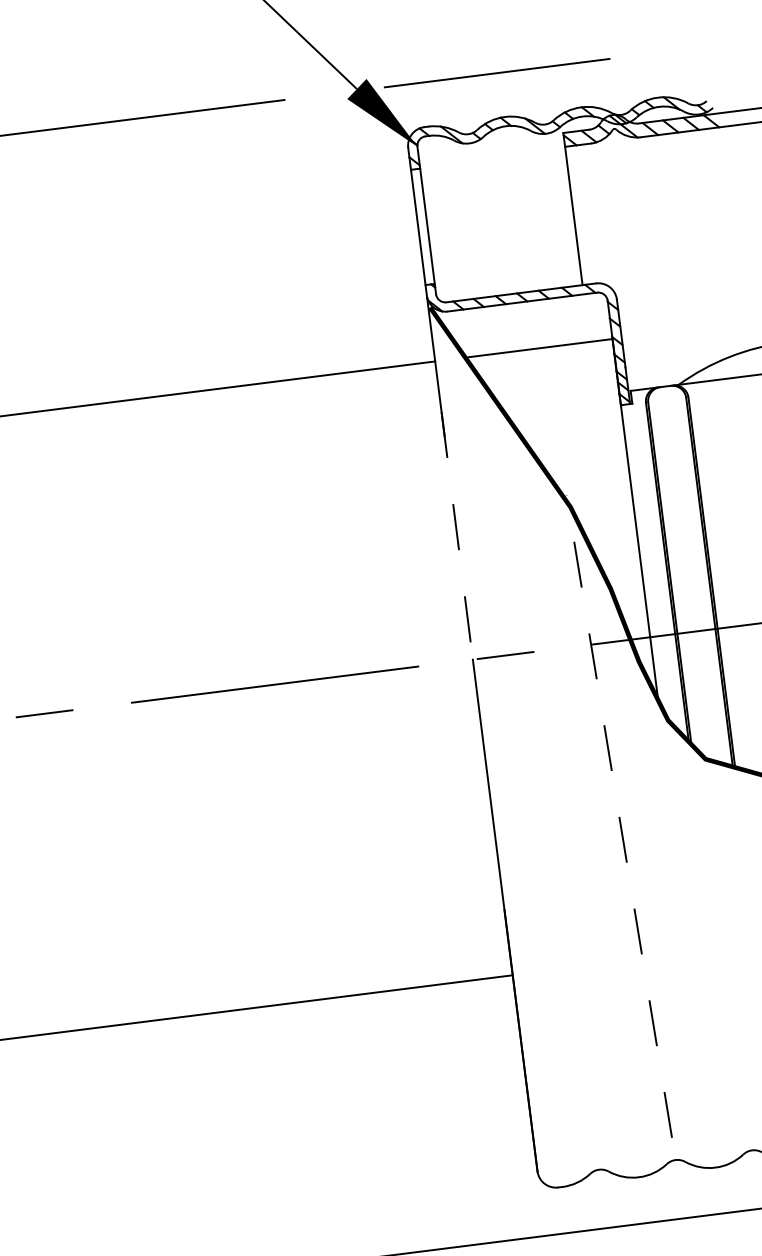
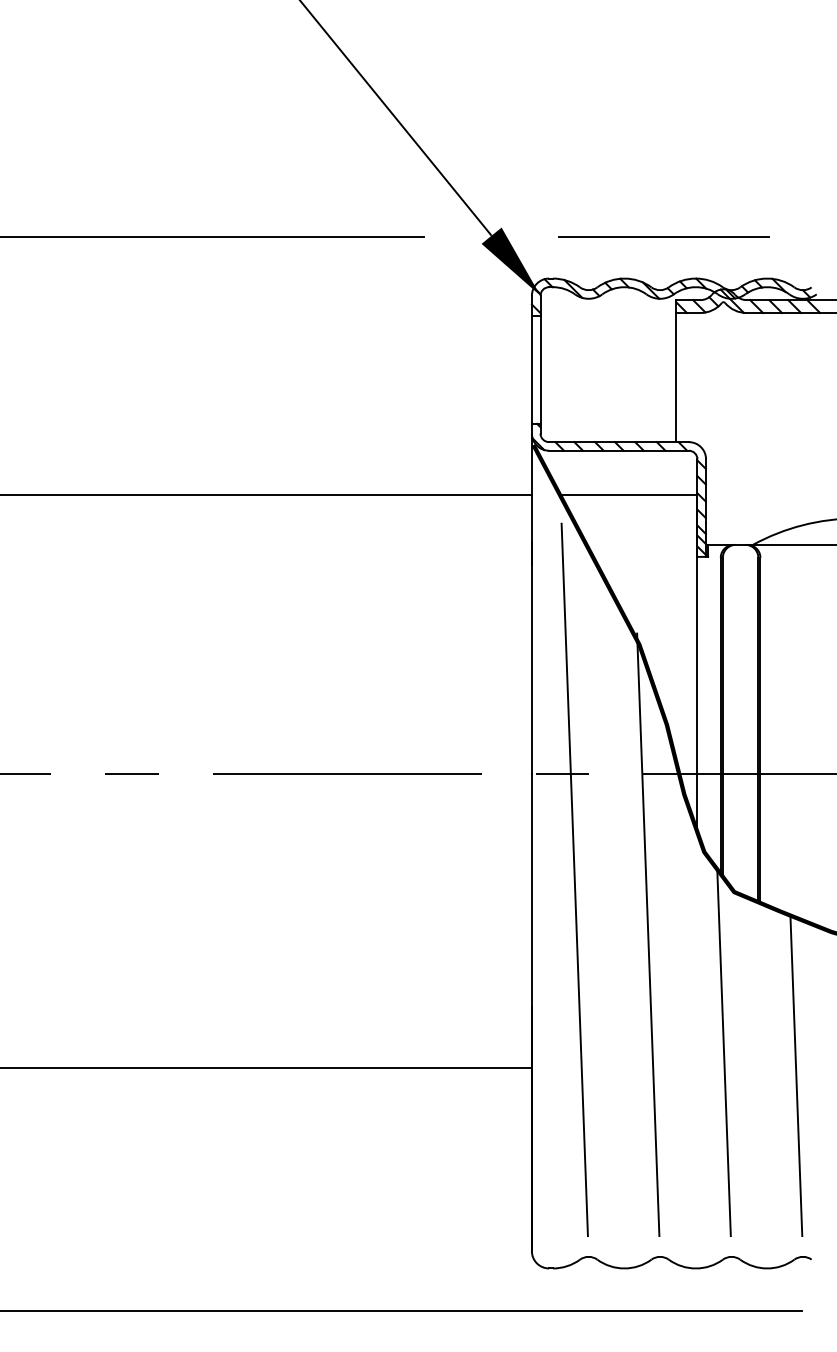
line: (496, 72) -> (663, 236), moved
line: (456, 535) -> (531, 657), dashed -> solid
line: (532, 767) -> (574, 879), added
line: (619, 816) -> (648, 934), dashed -> solid
line: (715, 932) -> (723, 1052), added

